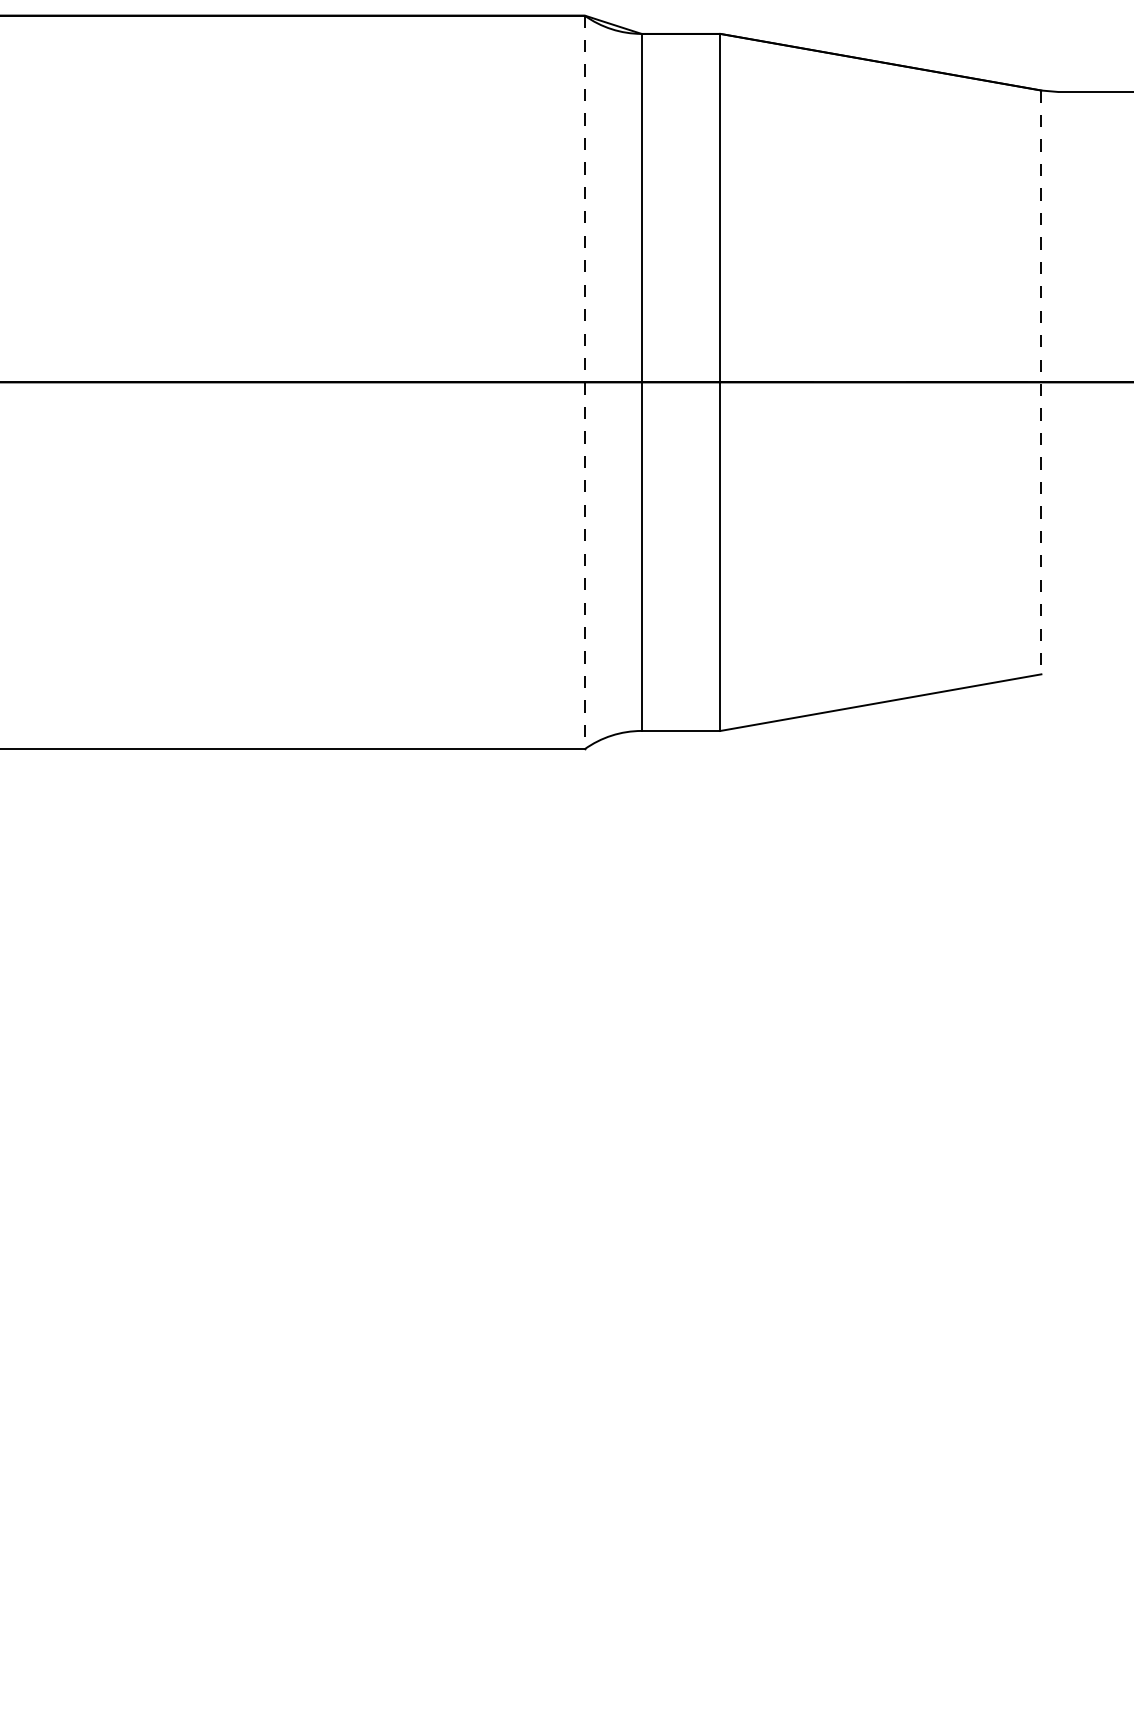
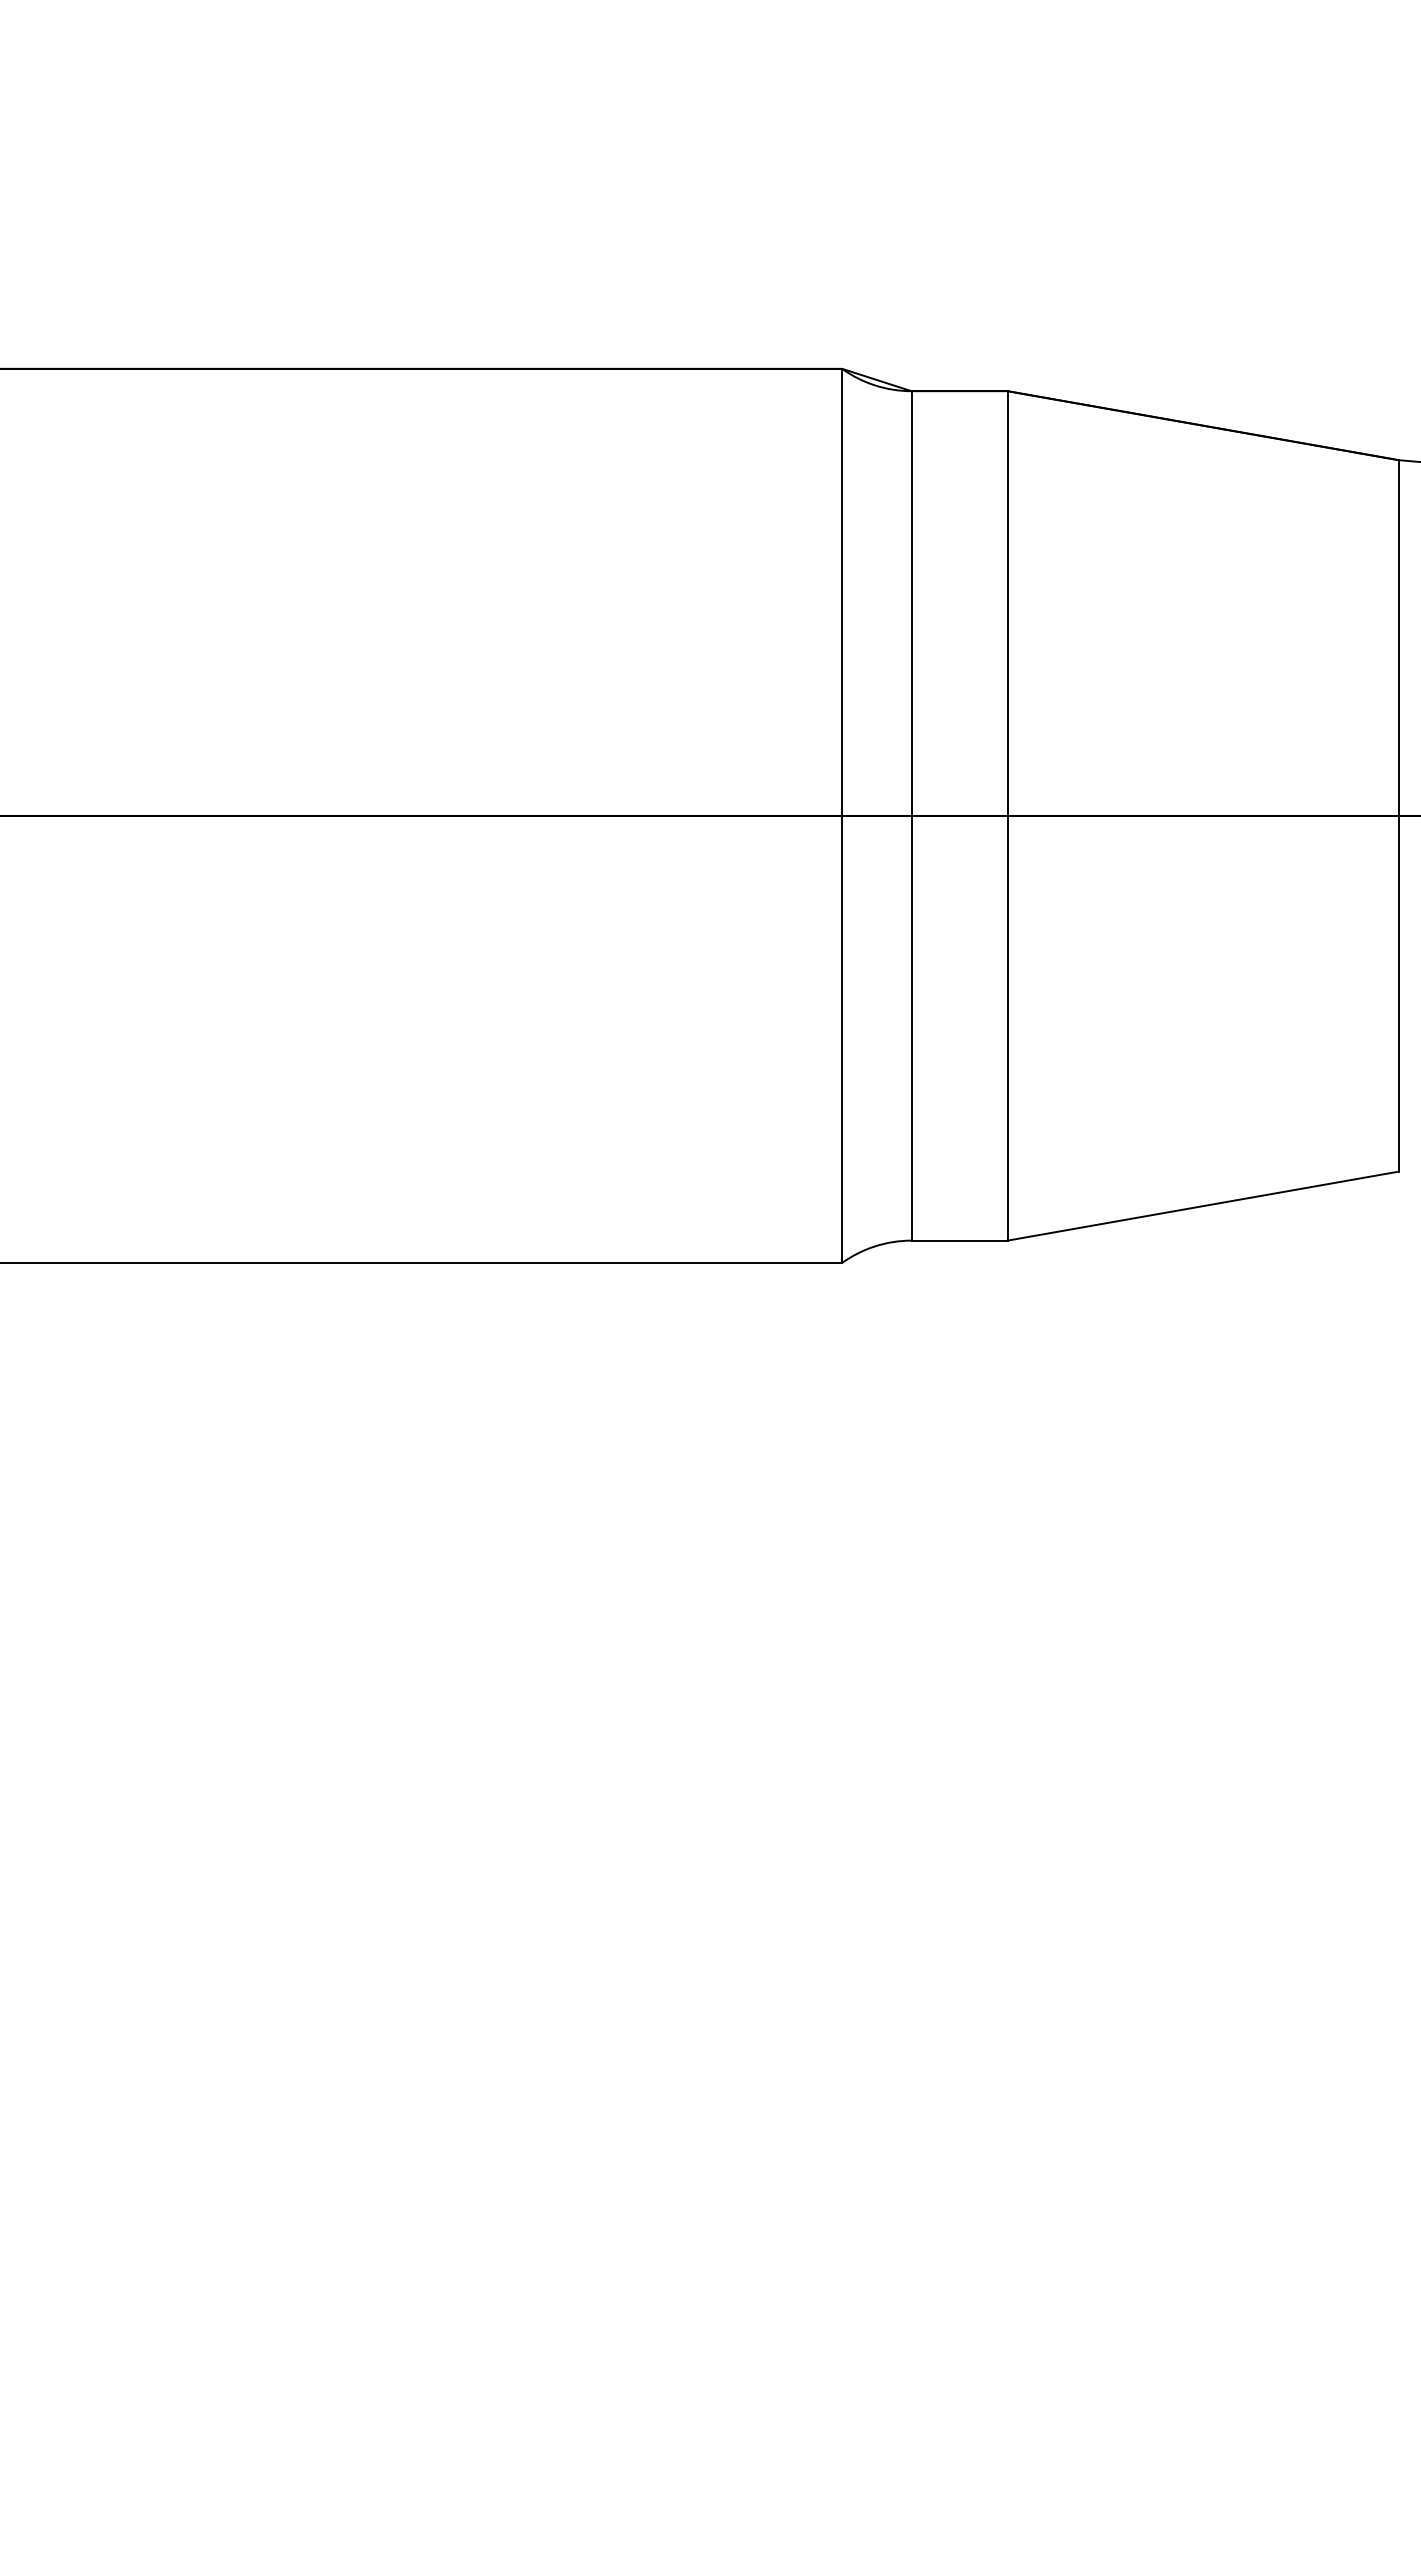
line: (584, 382) -> (842, 816), dashed -> solid
line: (1041, 382) -> (1398, 815), dashed -> solid

